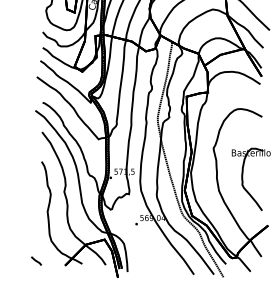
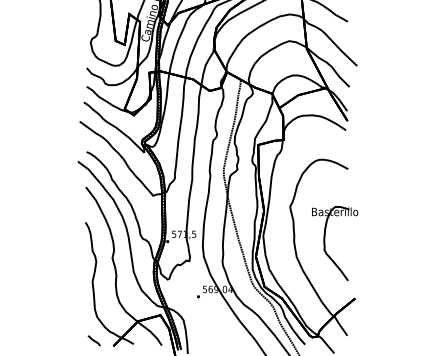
line: (35, 260) -> (93, 340), moved

